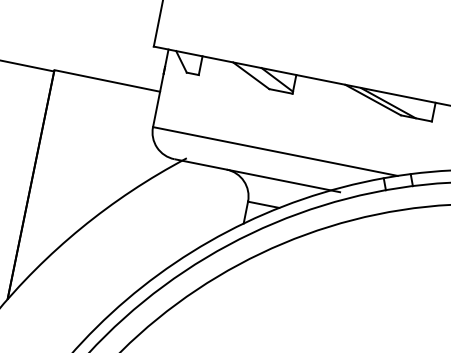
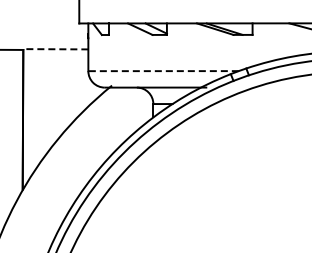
line: (106, 81) -> (55, 49), solid -> dashed
line: (275, 152) -> (163, 71), solid -> dashed

